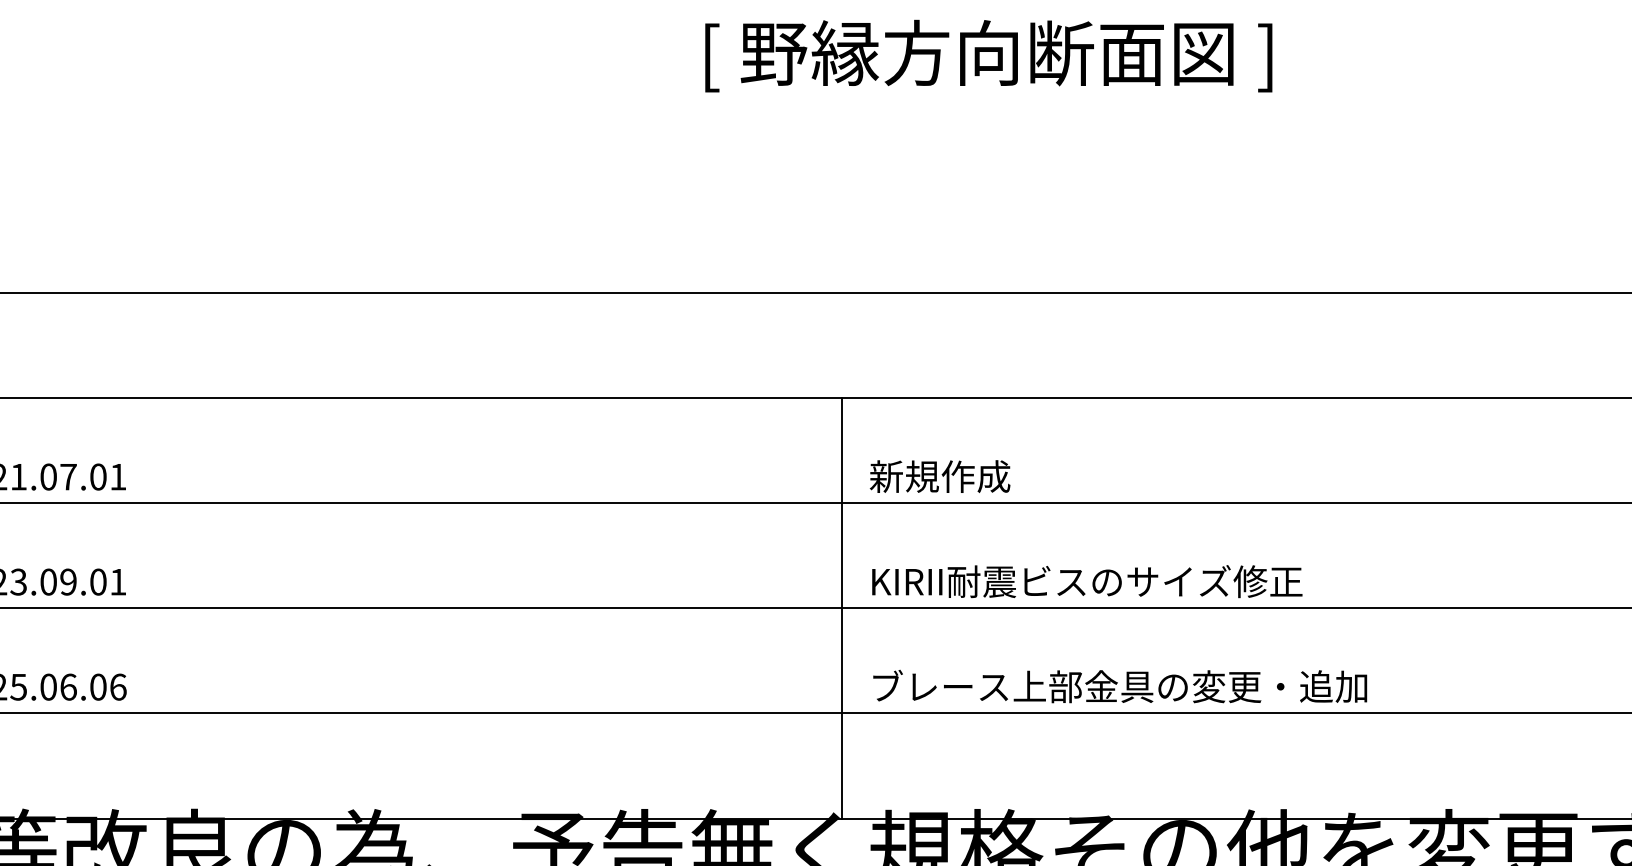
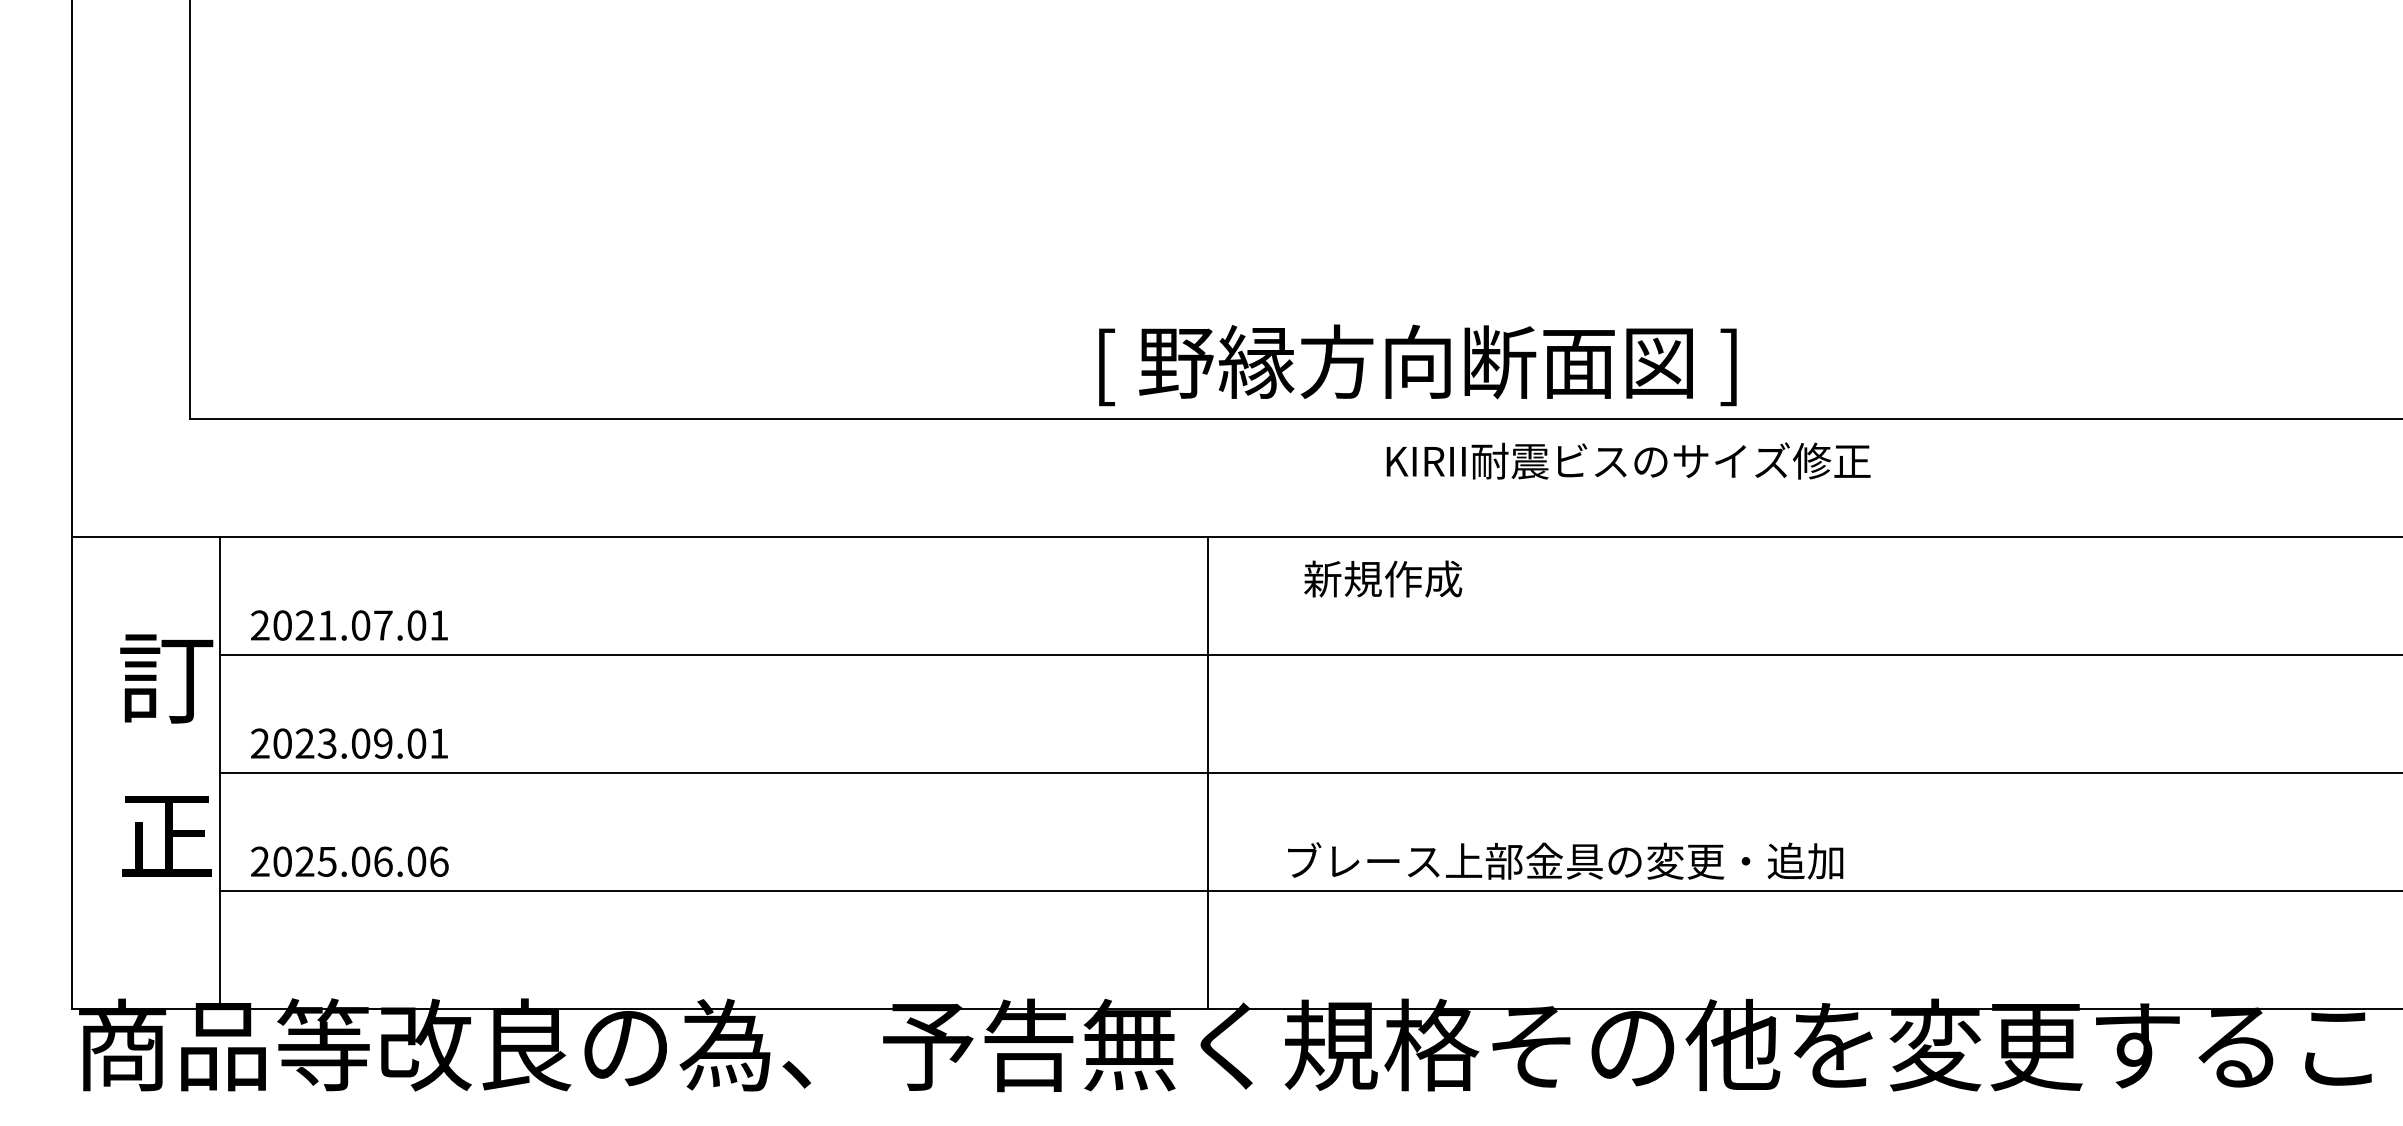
text: (988, 56) -> (1417, 365), moved
text: (940, 476) -> (1383, 578), moved
text: (1087, 581) -> (1628, 460), moved
line: (842, 607) -> (1208, 772), moved

